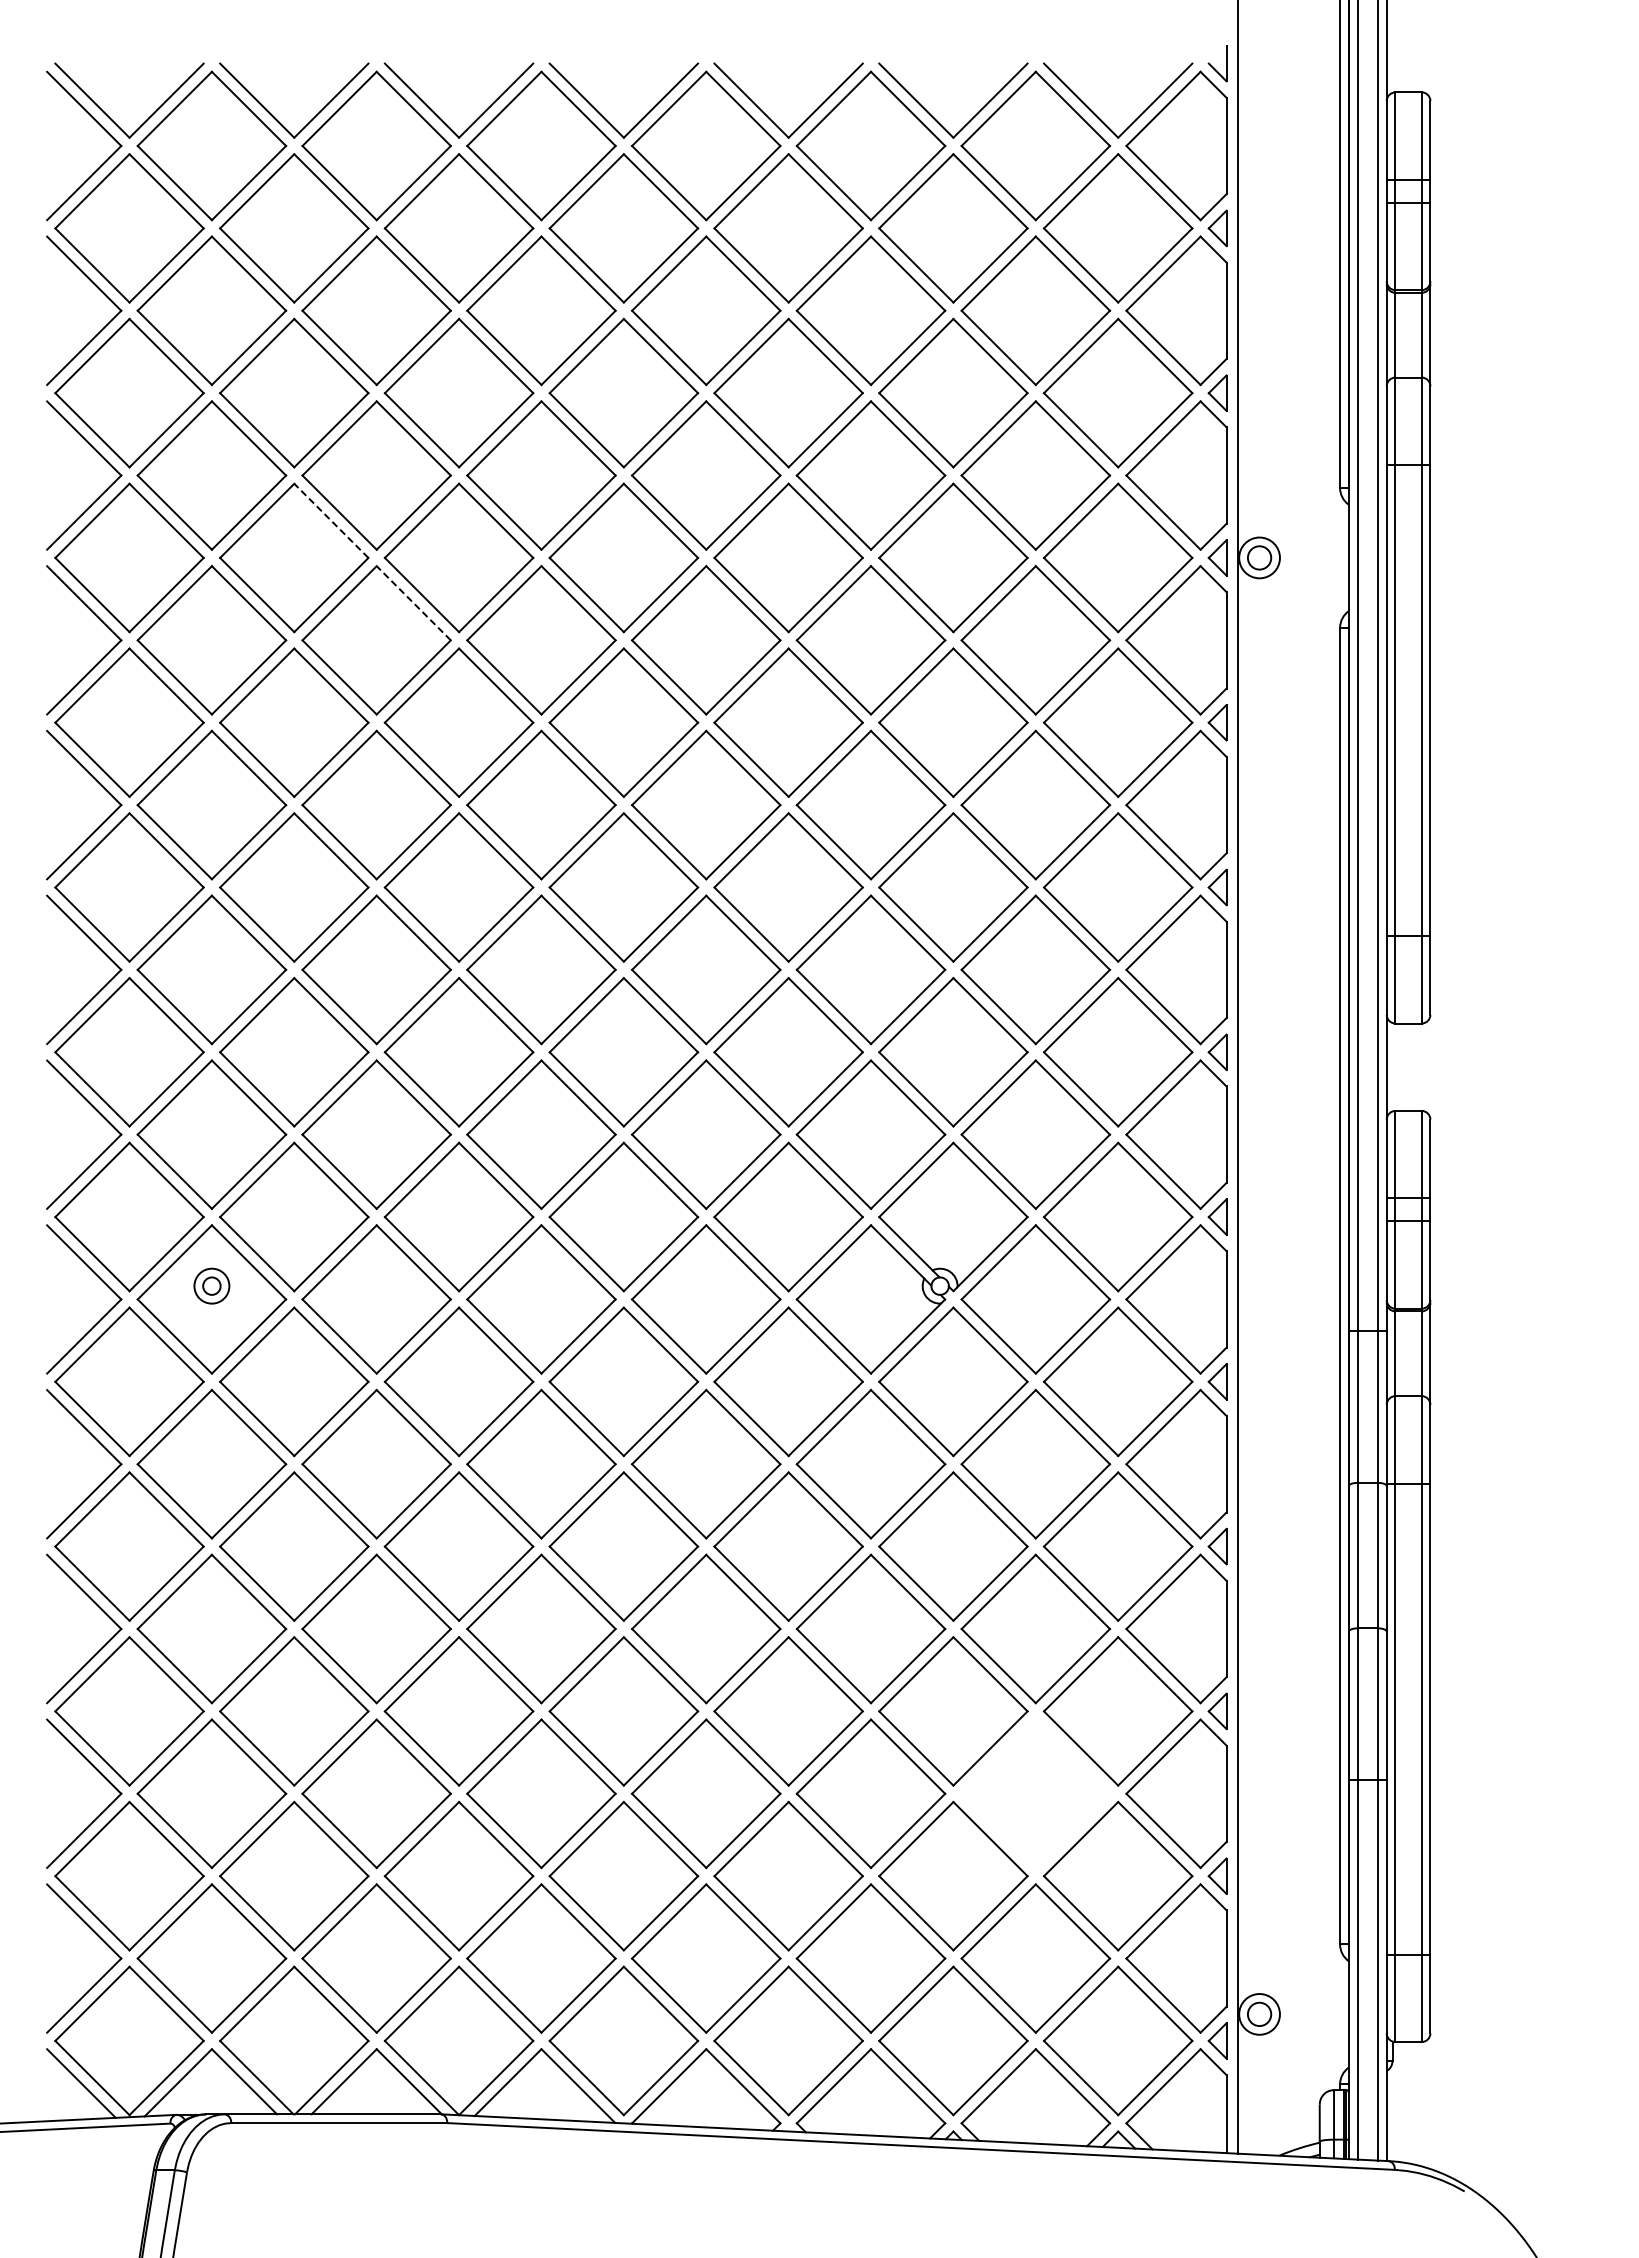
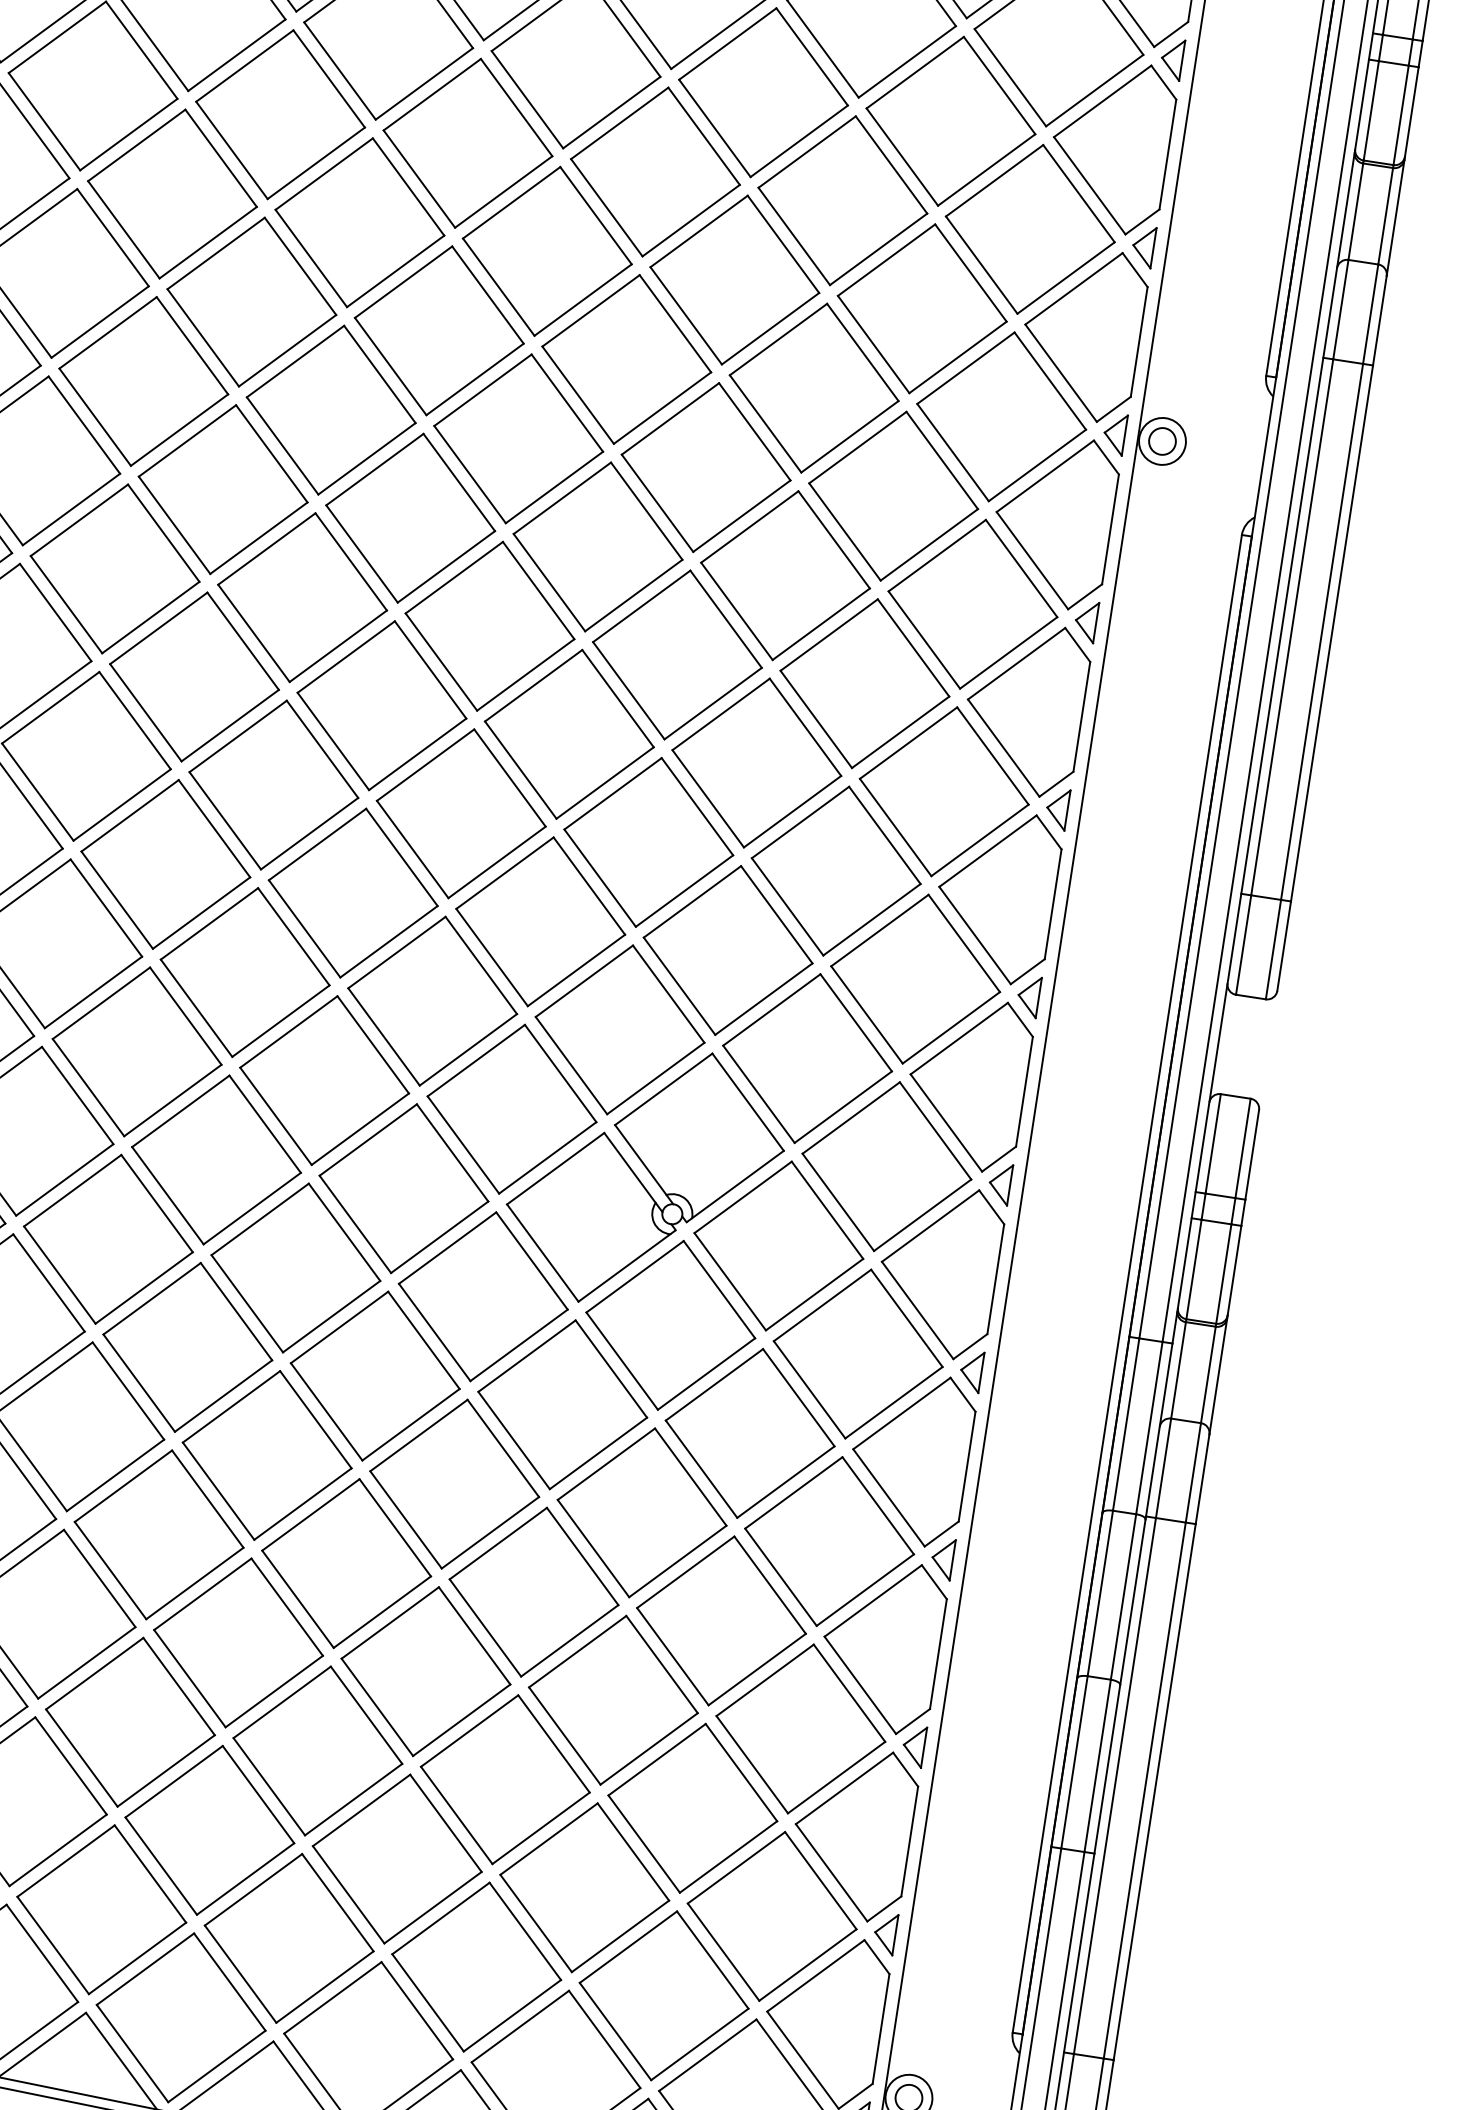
line: (331, 520) -> (113, 237), dashed -> solid
line: (413, 602) -> (192, 344), dashed -> solid
part: (1035, 1793) -> (692, 1807), added

